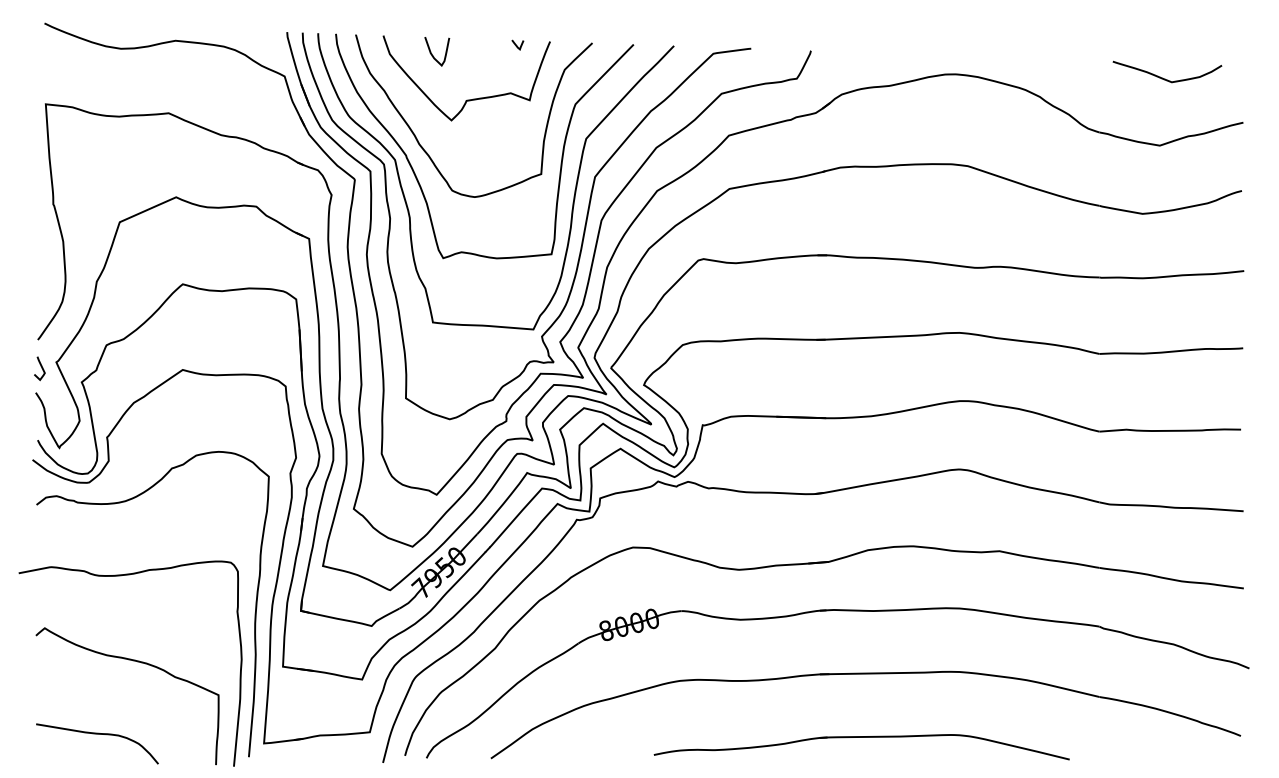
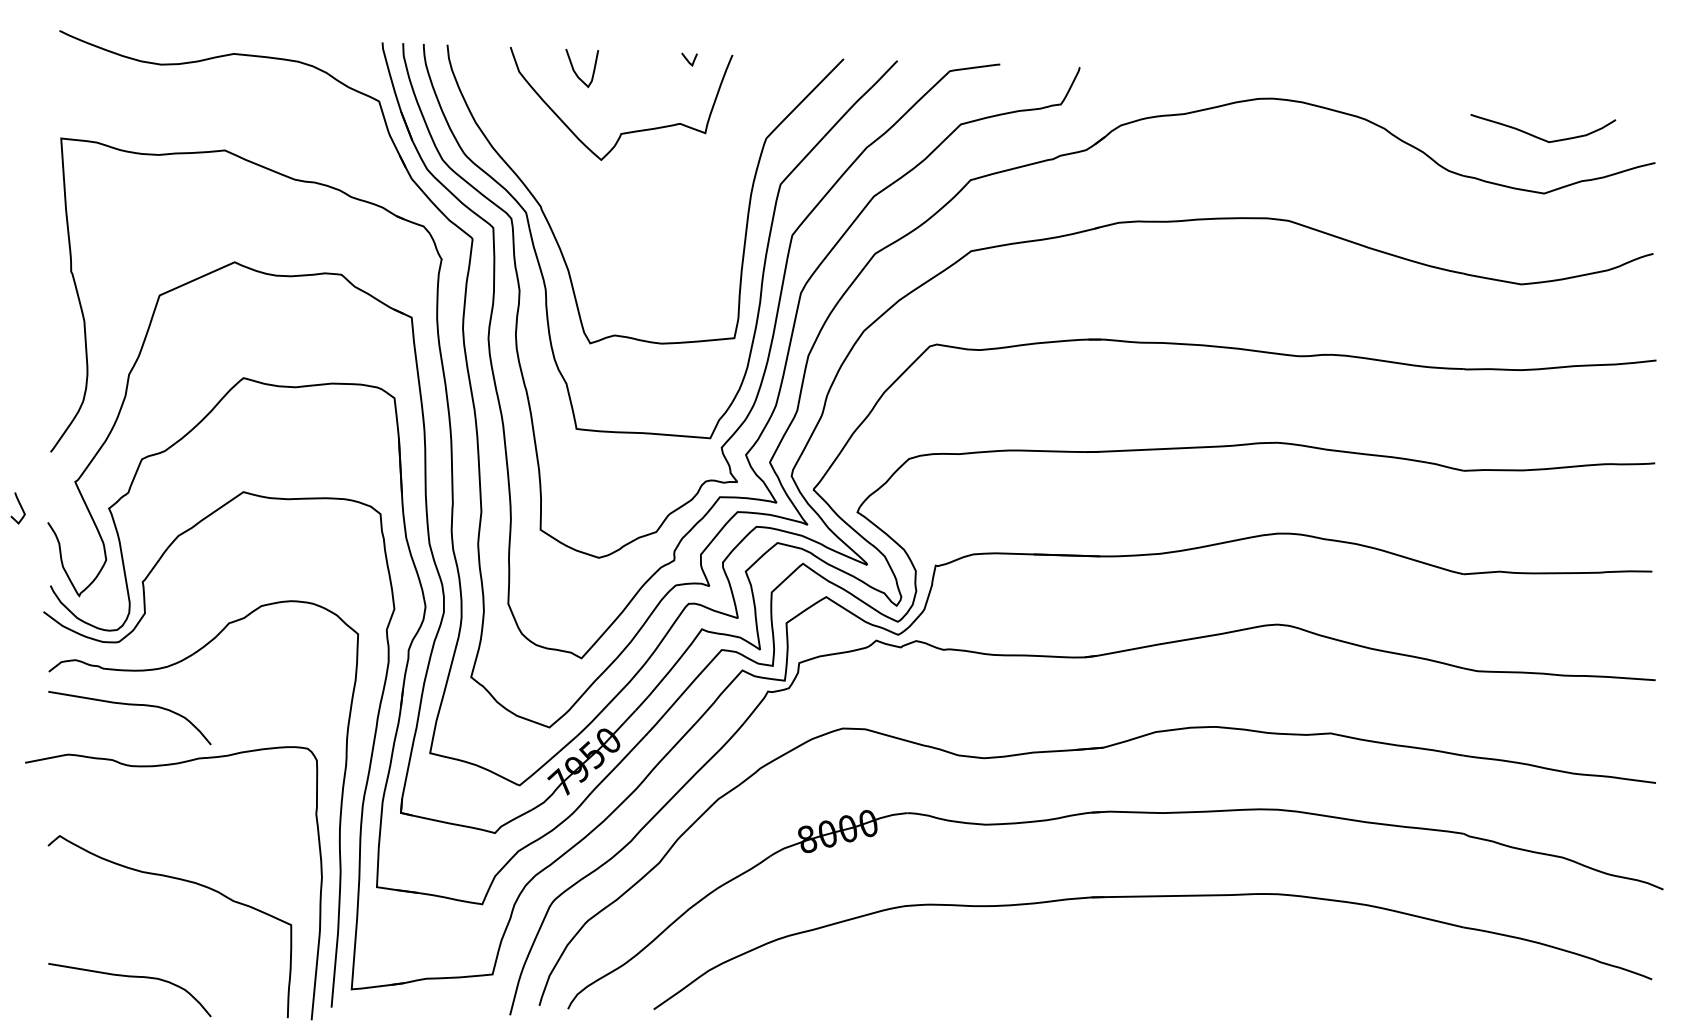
curve: (1165, 78) -> (1540, 137), moved
curve: (427, 153) -> (569, 203), removed
curve: (41, 367) -> (20, 507), moved
curve: (97, 530) -> (129, 705), added
part: (861, 737) -> (1147, 981), removed

